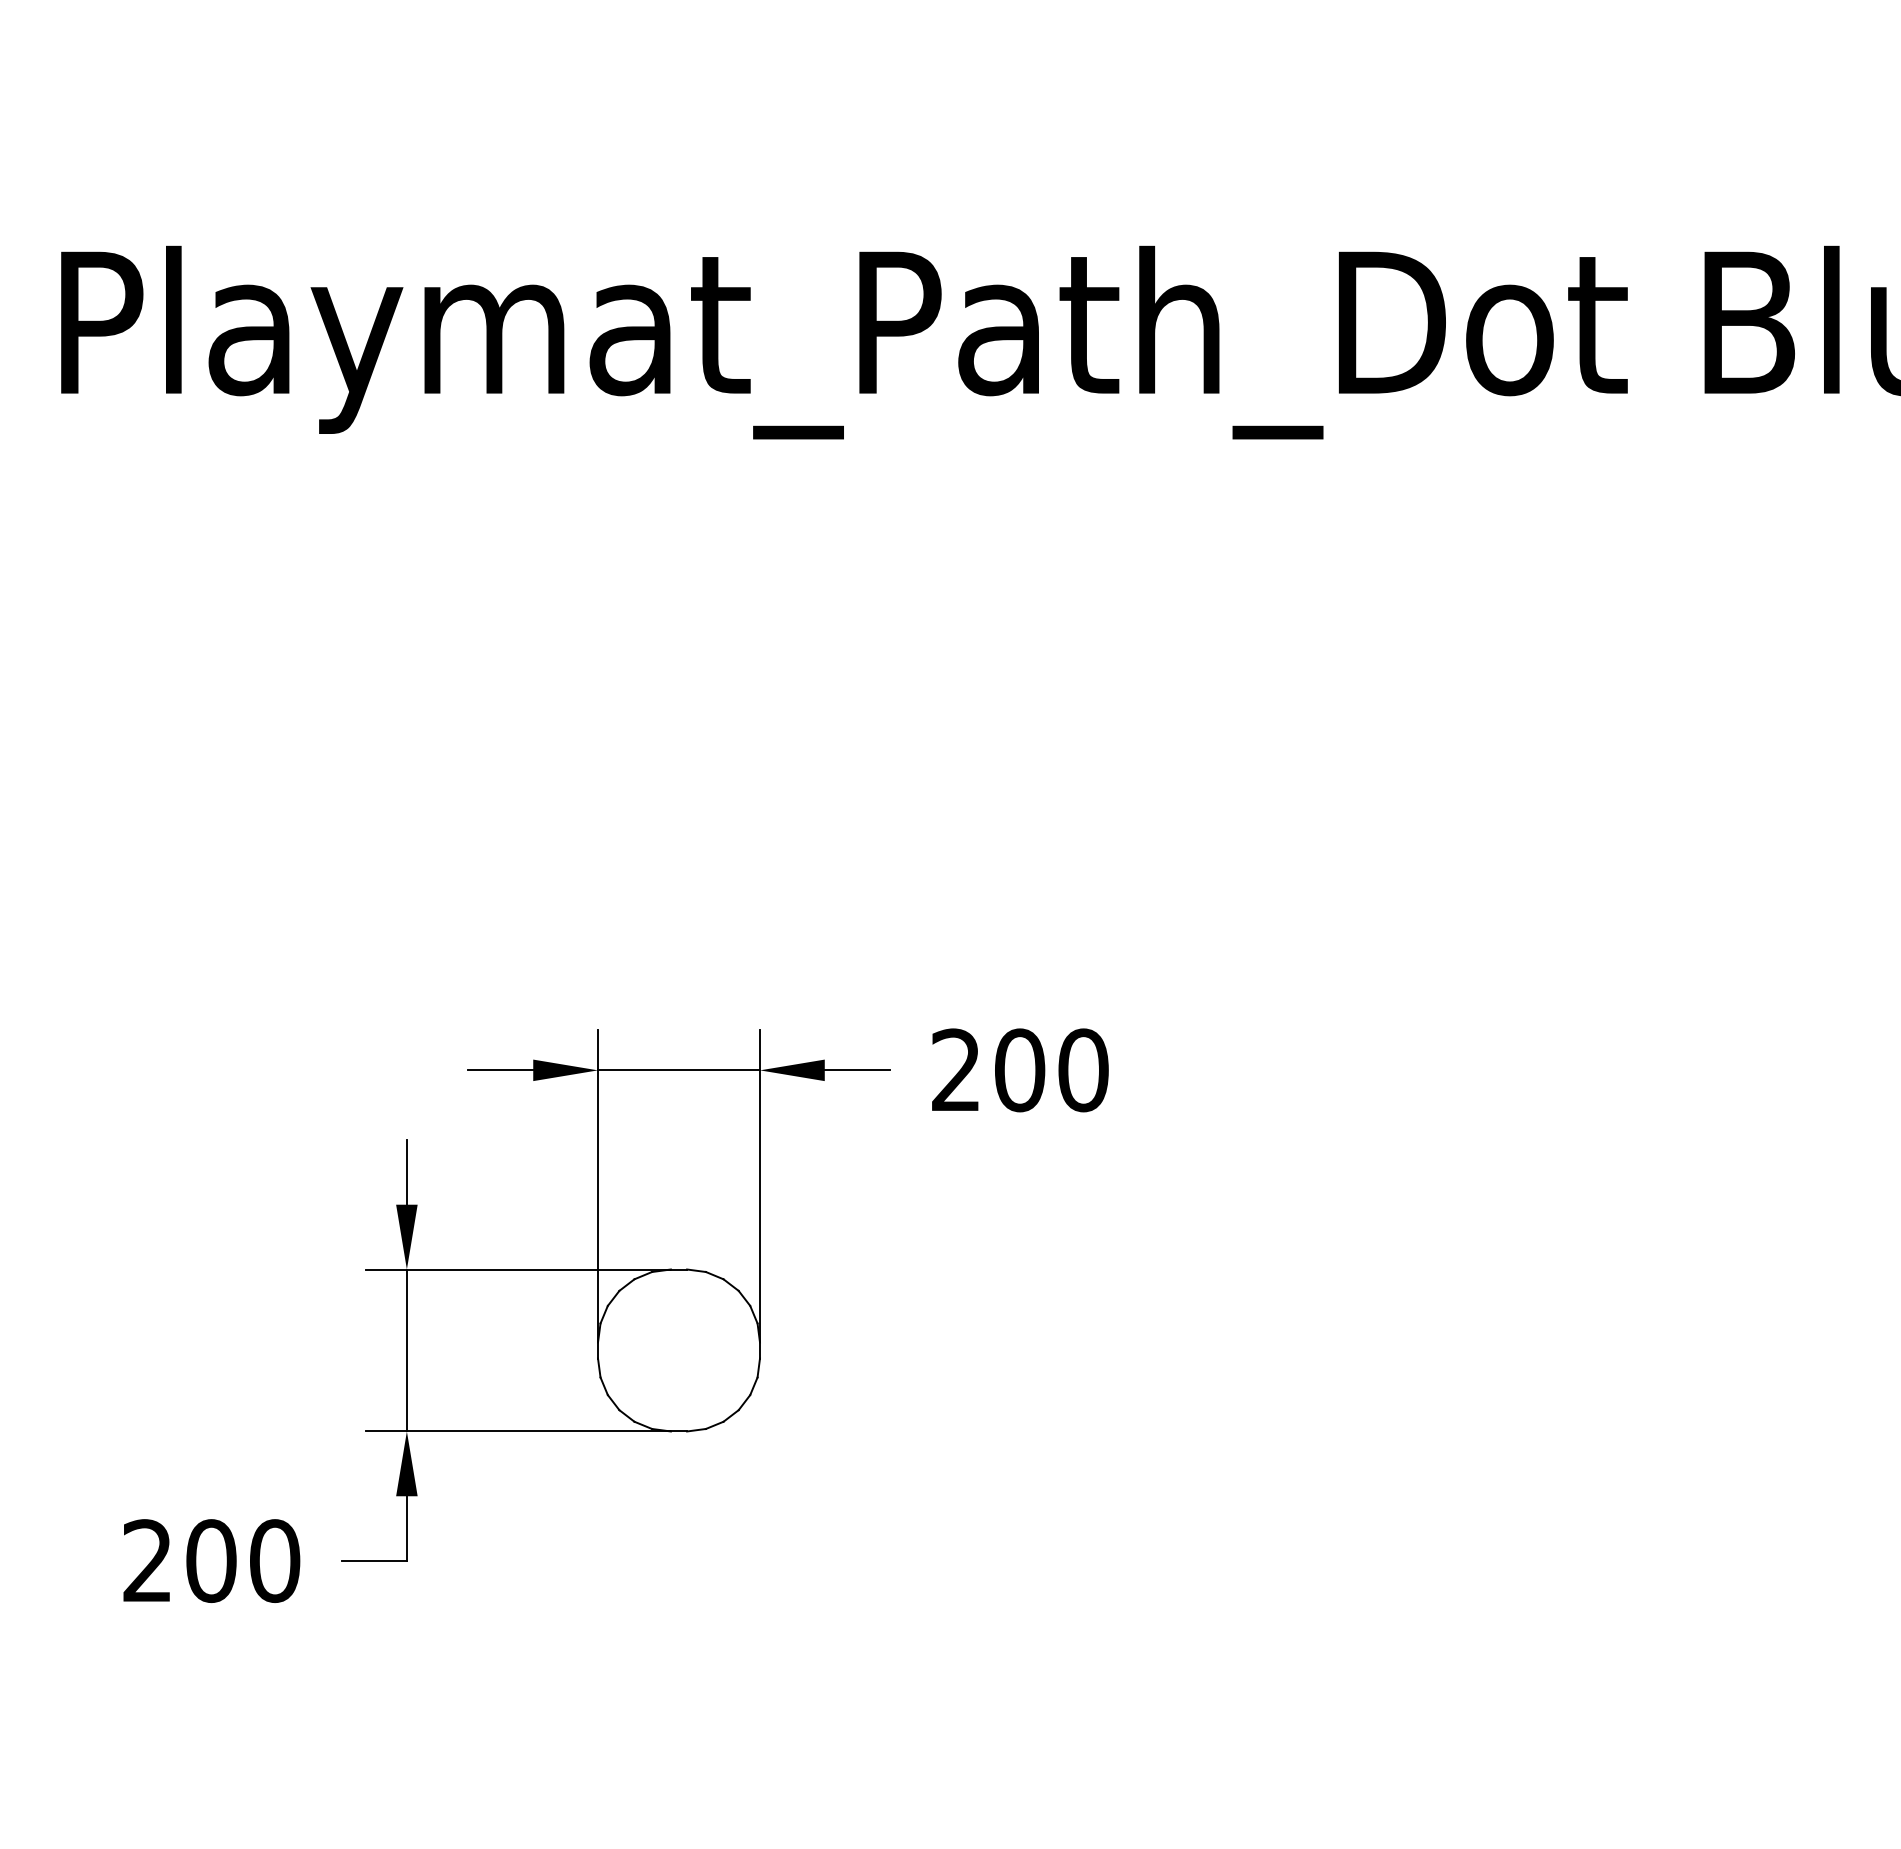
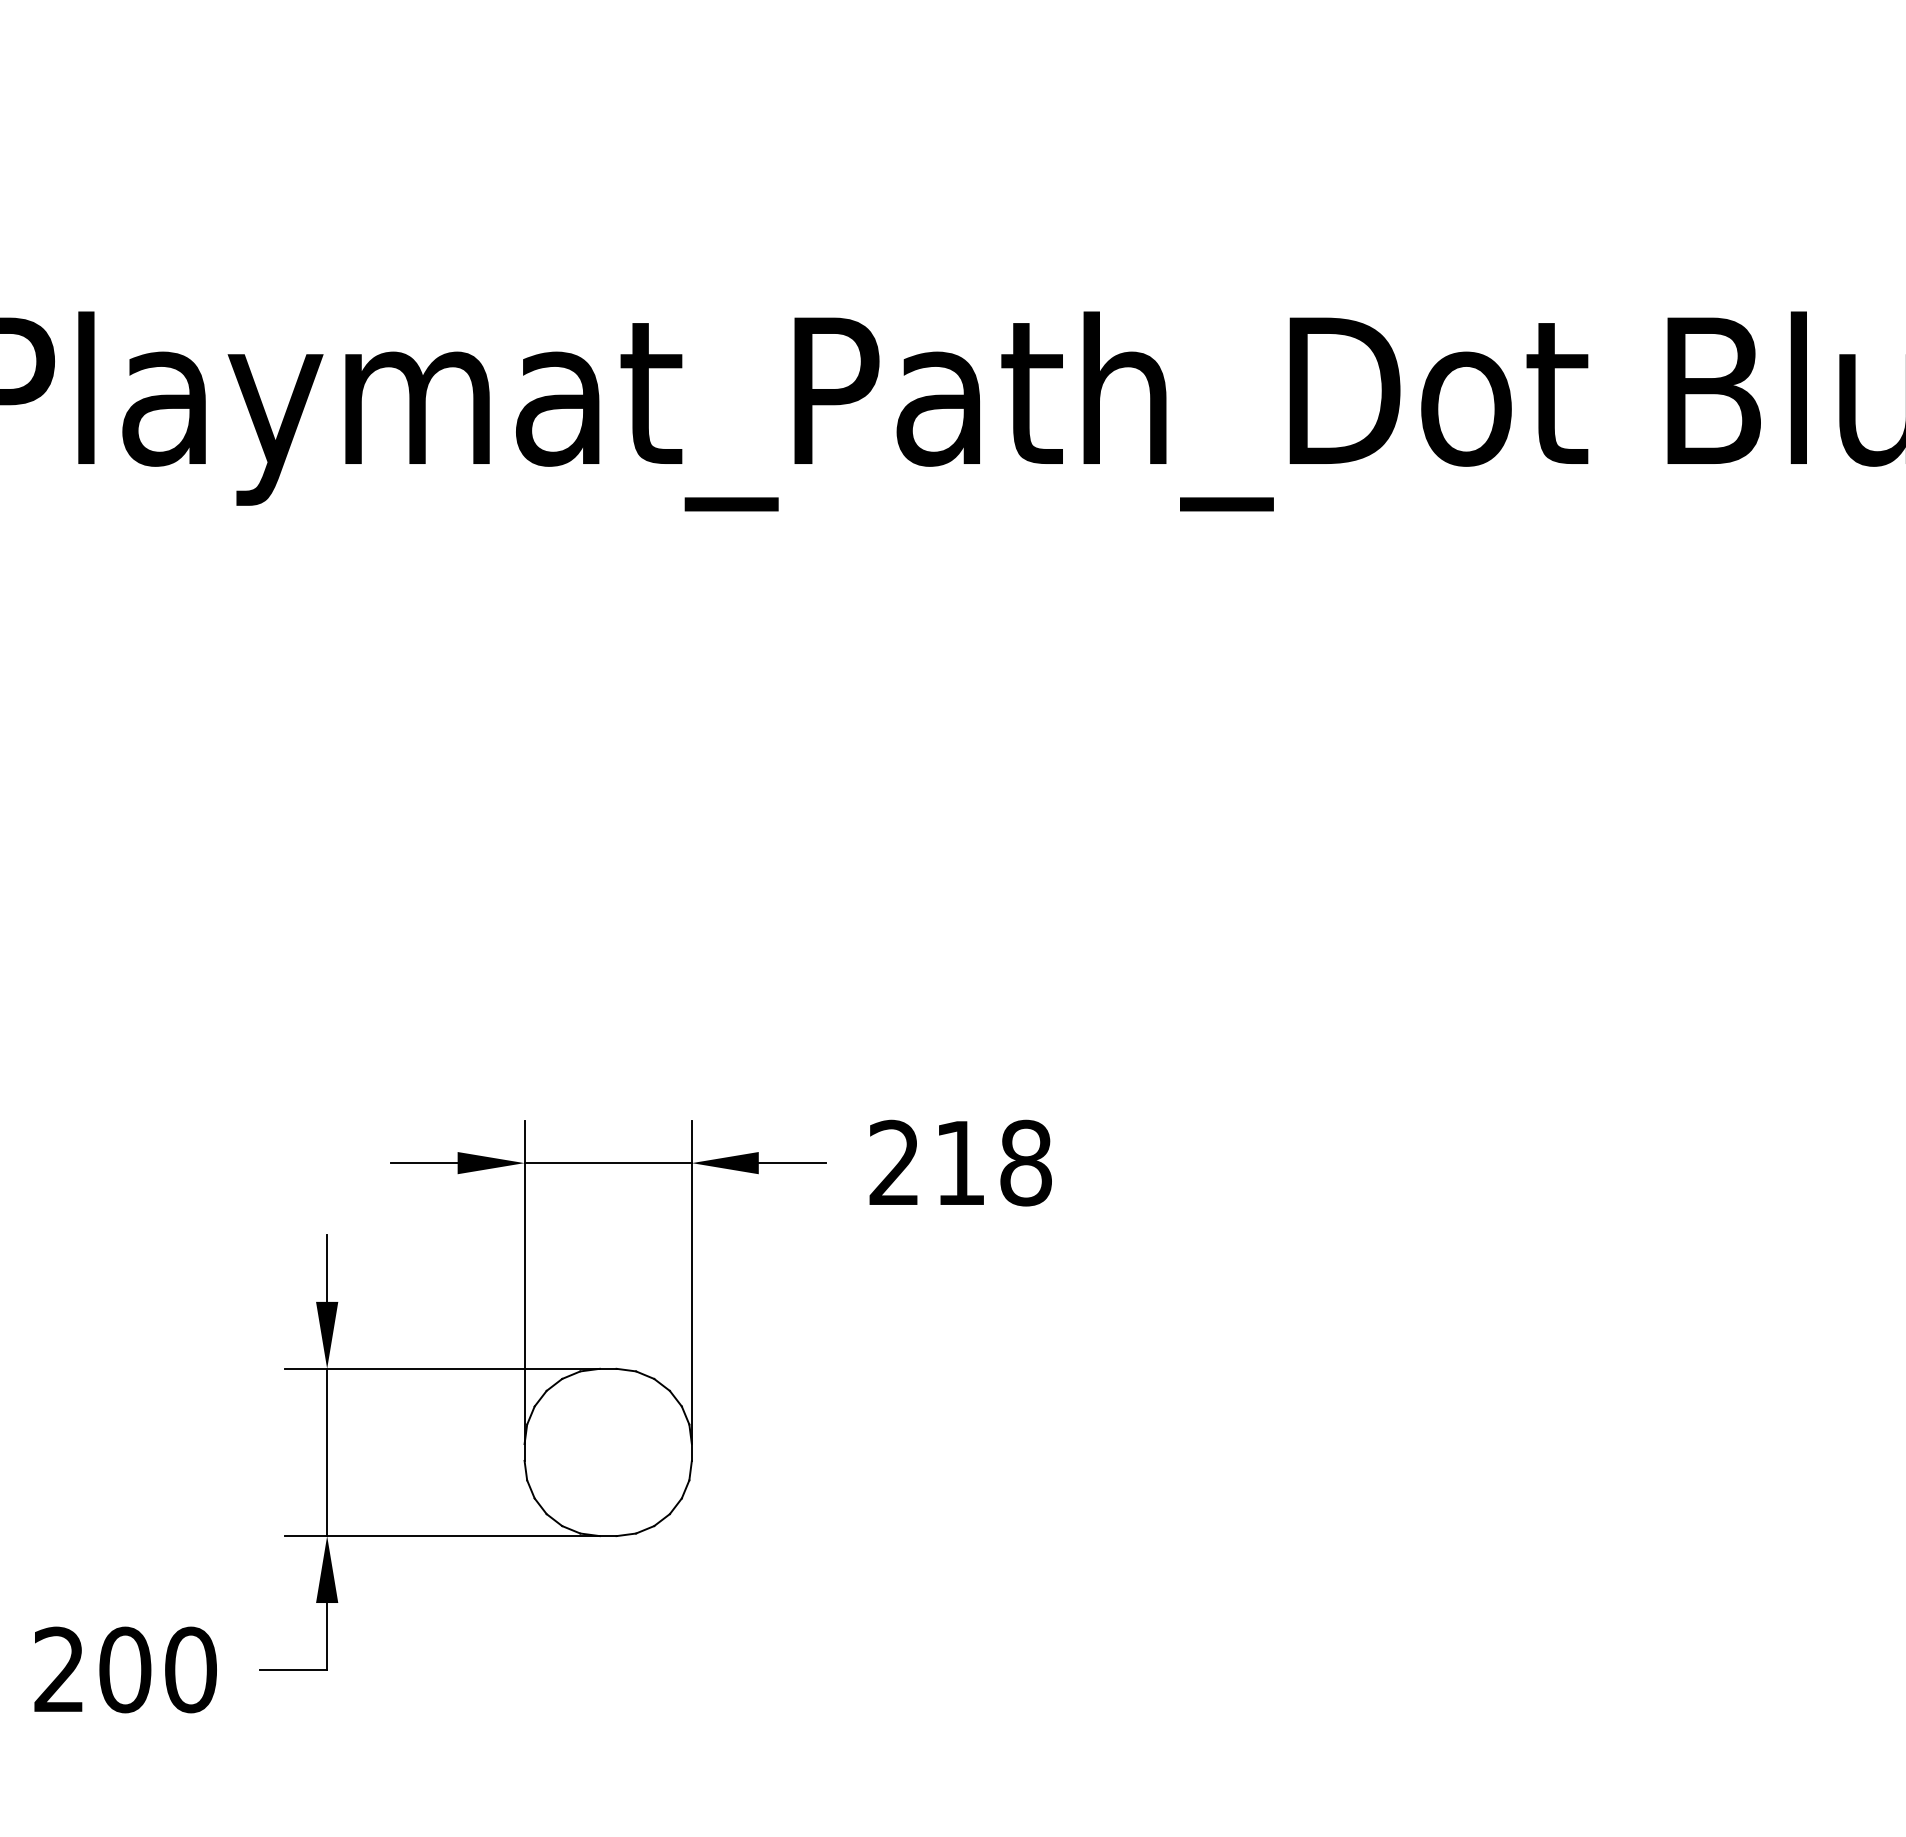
text: (1051, 1070) -> (992, 1163), 200 -> 218

